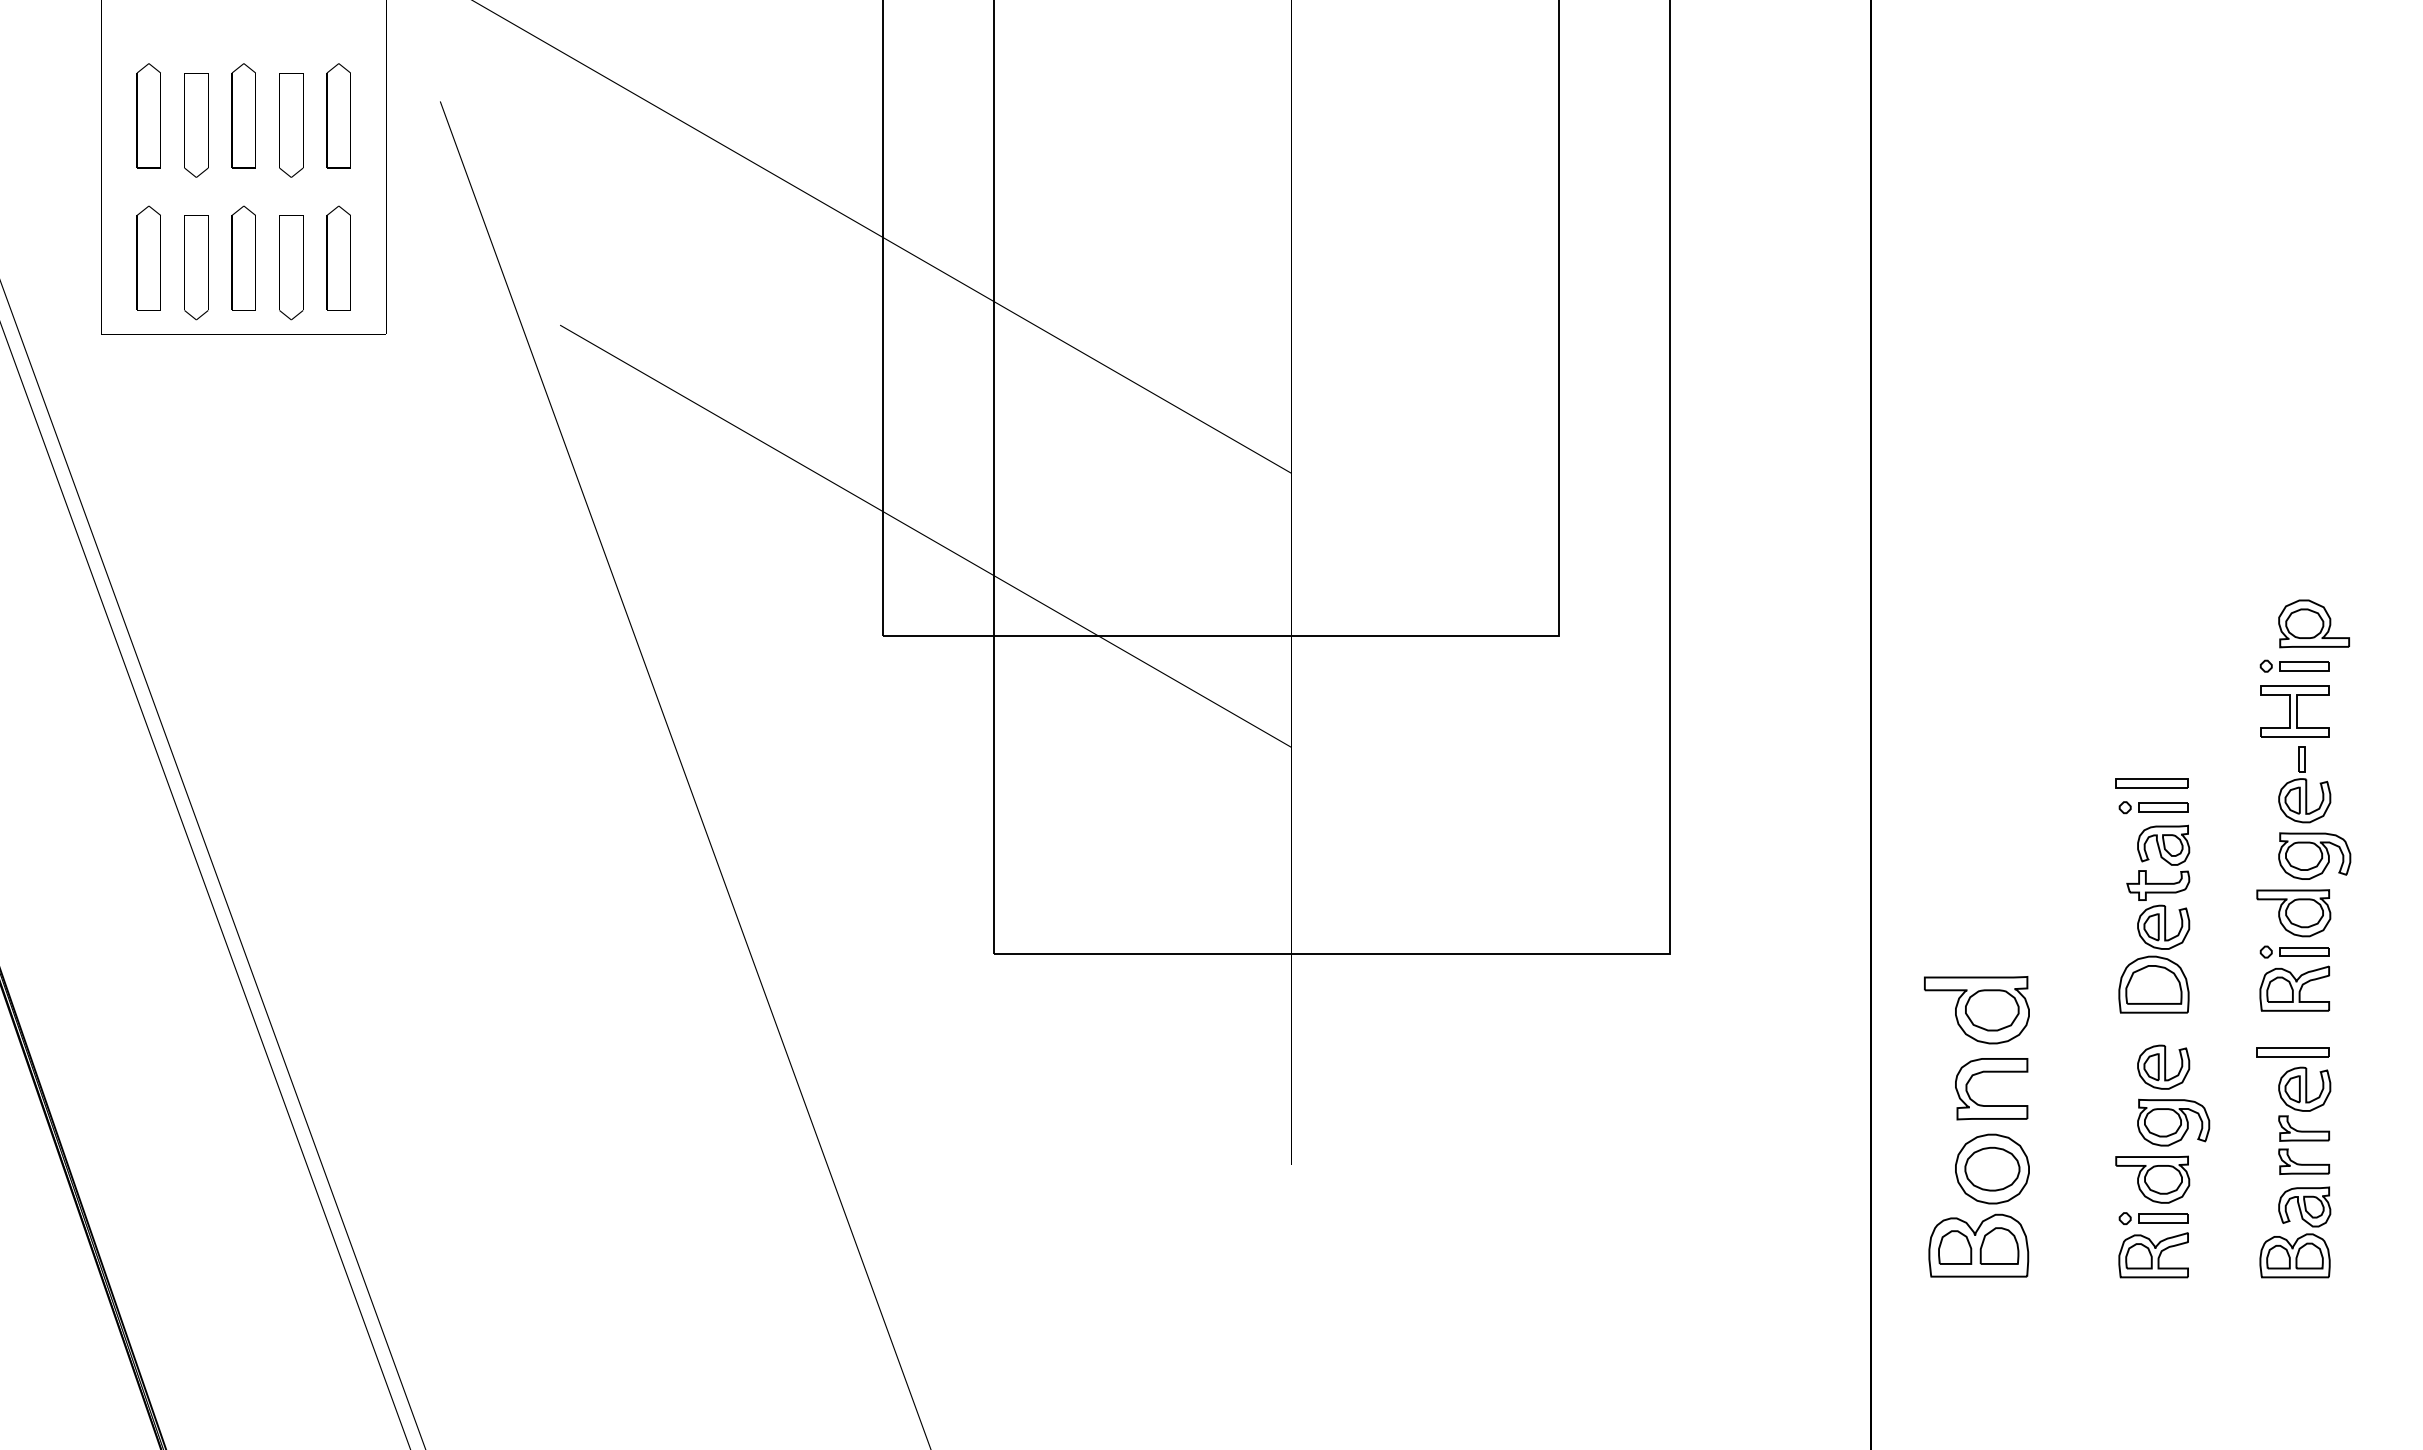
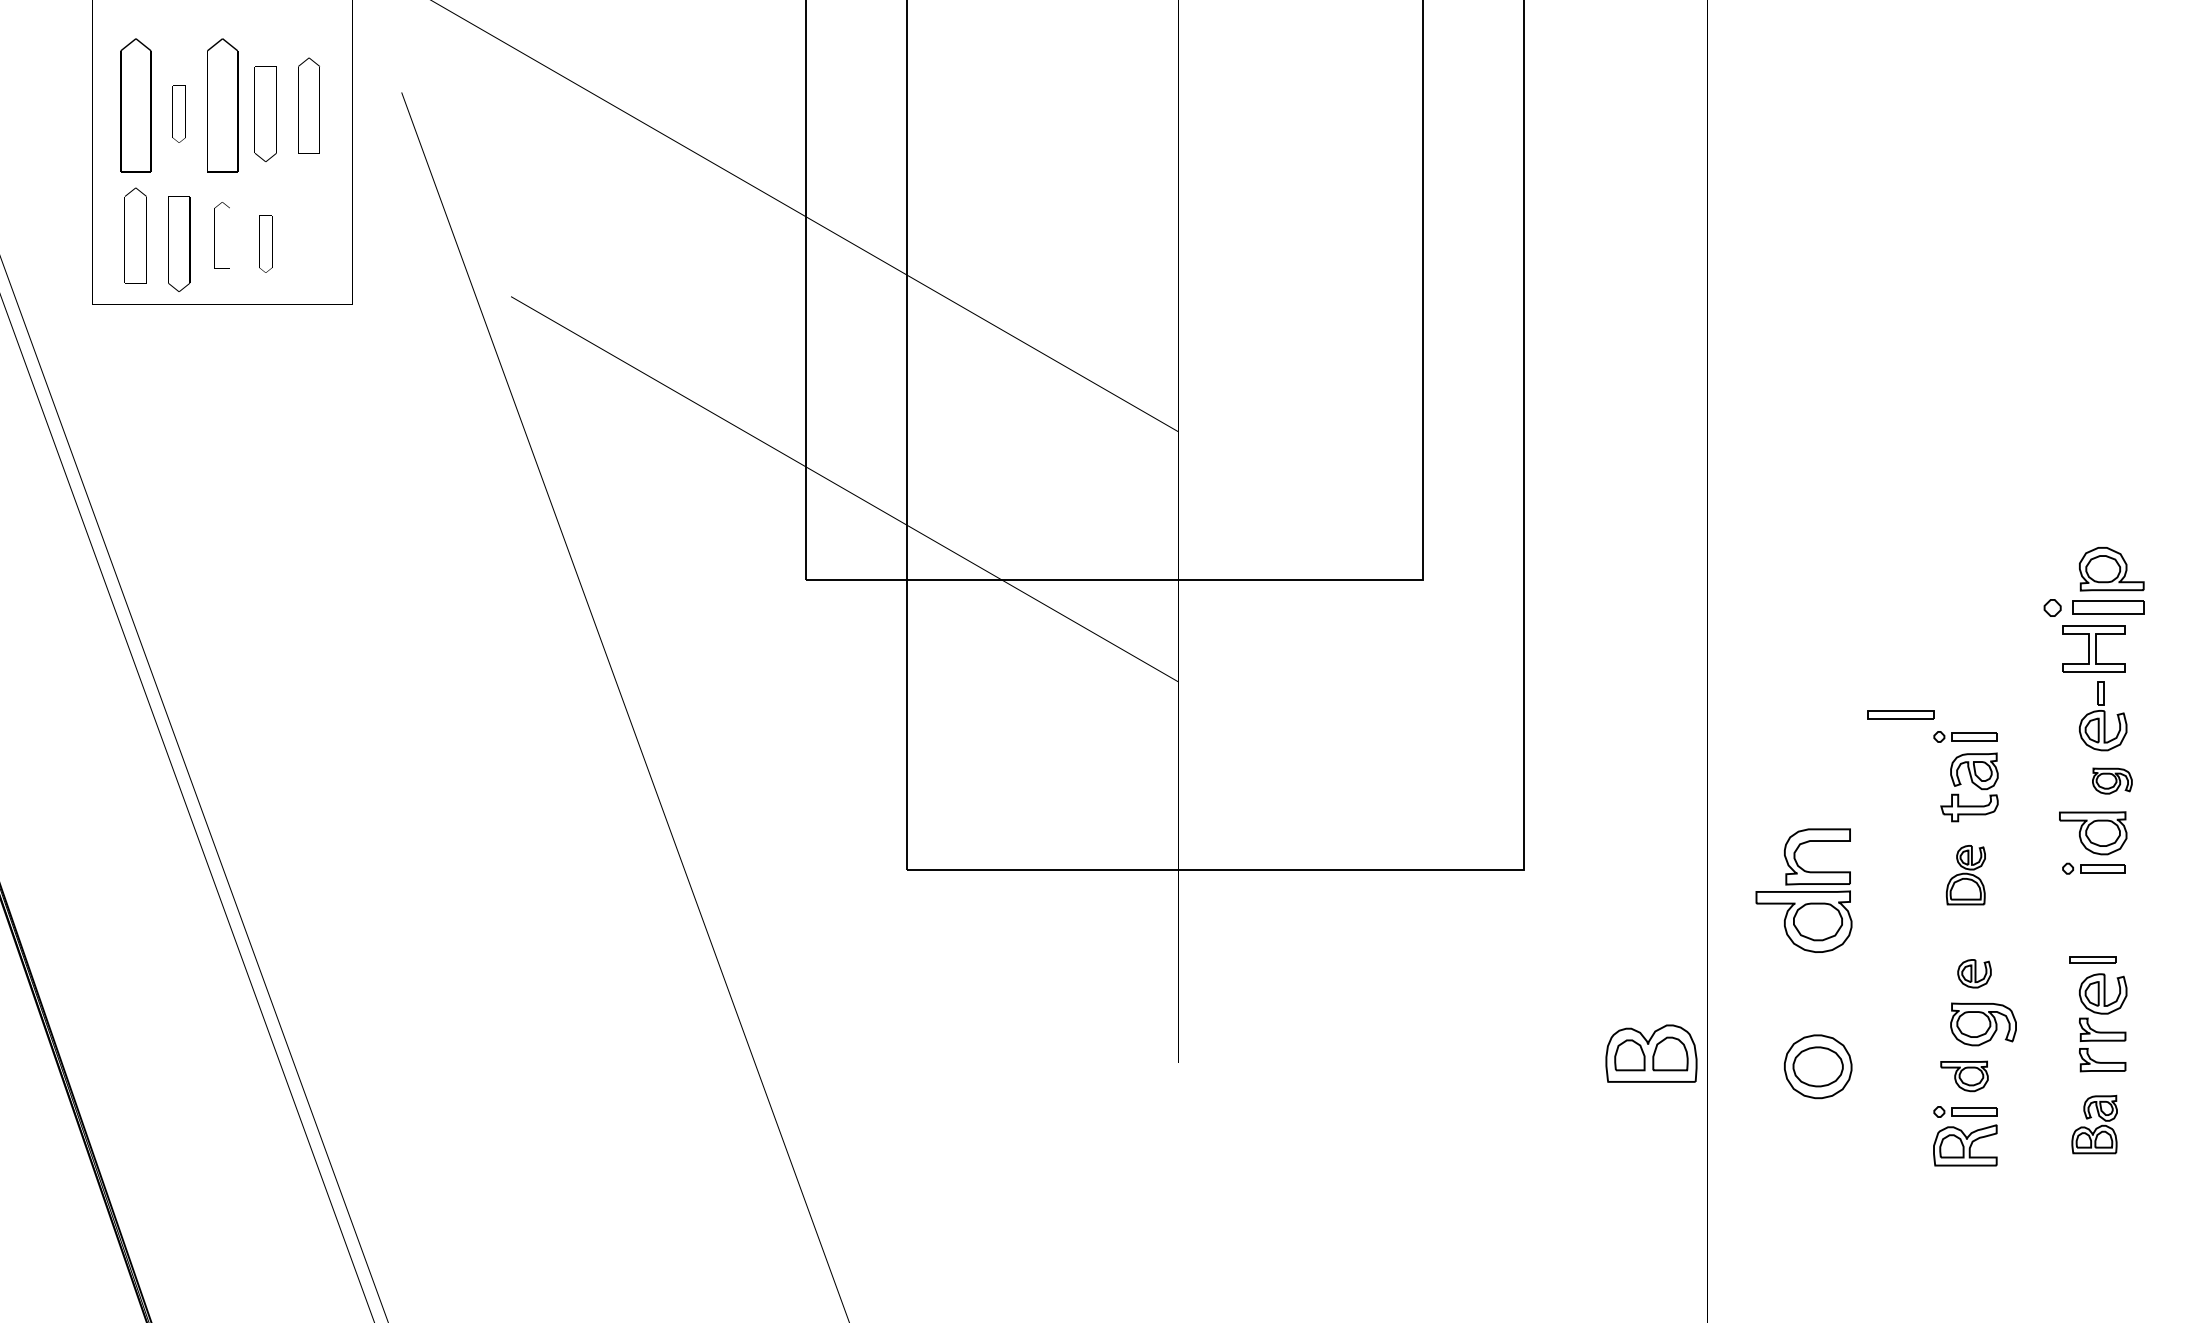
part: (148, 115) -> (135, 105), size x1.4
part: (243, 115) -> (222, 105), size x1.4
part: (196, 125) -> (179, 114), size x0.6
part: (243, 257) -> (222, 234), size x0.7
part: (338, 257) -> (308, 234), removed
part: (291, 267) -> (265, 243), size x0.6
part: (2294, 665) -> (2093, 607), size x1.6
part: (2151, 783) -> (1900, 714), moved
part: (2314, 855) -> (2112, 780), size x0.6
part: (2154, 958) -> (1966, 874), size x0.6
part: (2294, 988) -> (2093, 901), removed
part: (2292, 1052) -> (2092, 960), size x0.7
part: (2163, 1066) -> (1974, 973), size x0.7
part: (1991, 1105) -> (1817, 871), moved
part: (2152, 1179) -> (1964, 1076), size x0.7
part: (2295, 1232) -> (2094, 1124), size x0.7
part: (1978, 1245) -> (1651, 1053), moved

